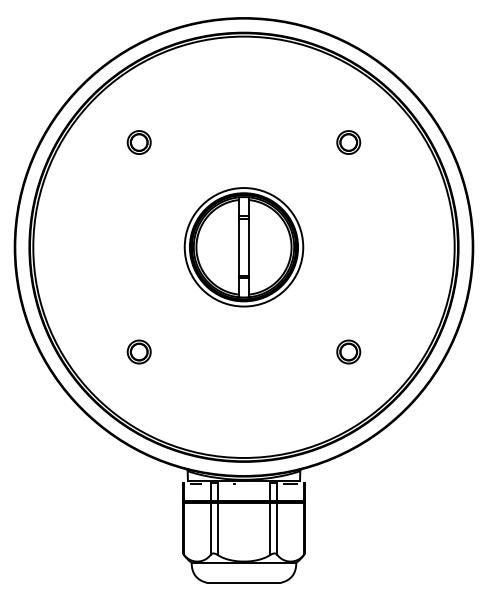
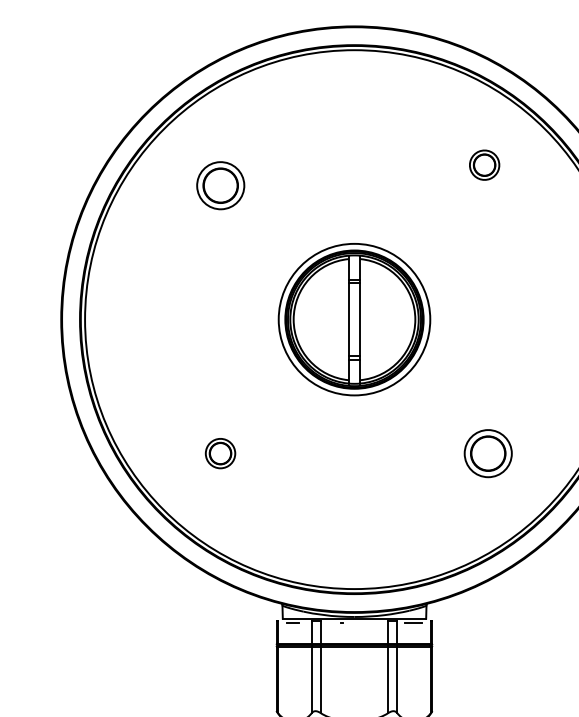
part: (138, 142) -> (219, 185), size x1.6
part: (348, 142) -> (484, 165), moved
part: (348, 351) -> (488, 452), size x1.6

